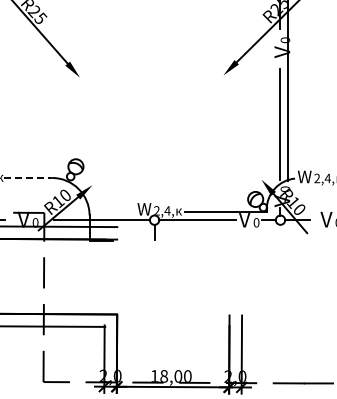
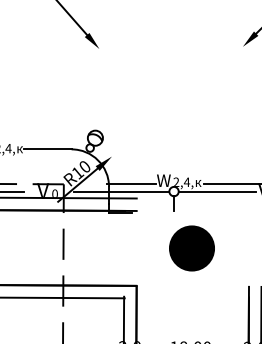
line: (28, 177) -> (47, 148), dashed -> solid
line: (111, 212) -> (130, 183), added
part: (172, 277) -> (191, 248), added

